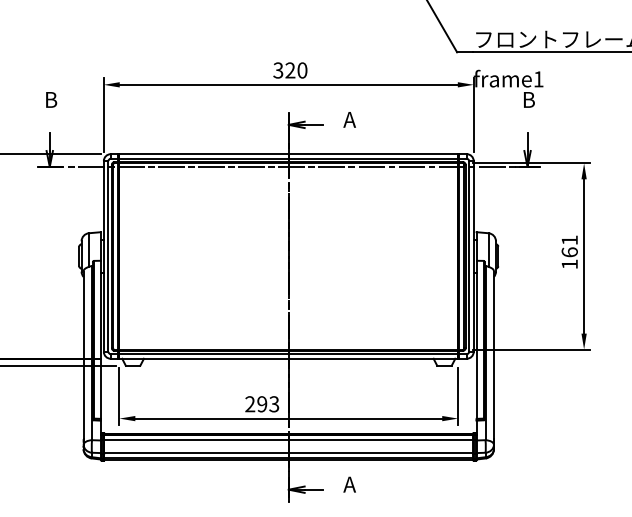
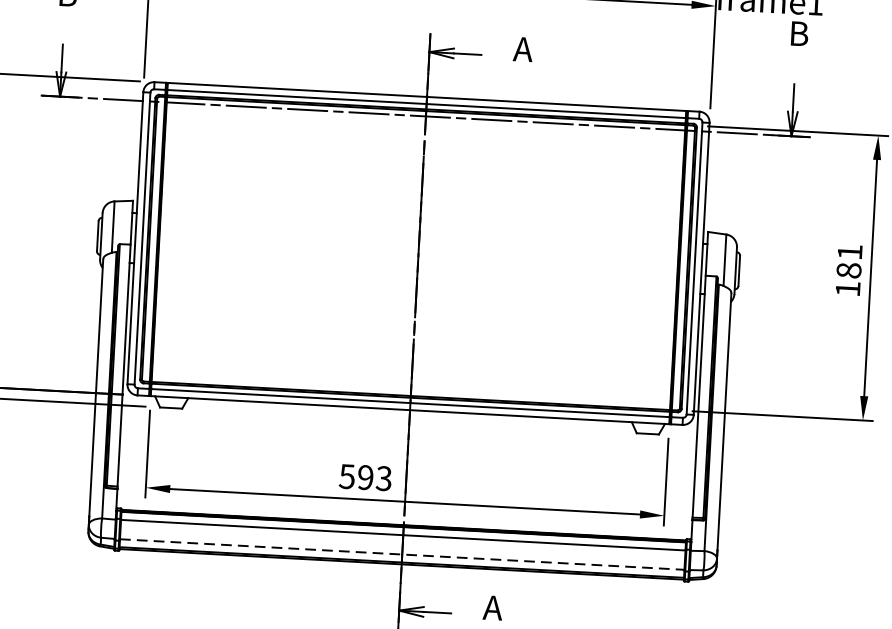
text: (569, 252) -> (848, 270), 161 -> 181
text: (250, 404) -> (347, 476), 293 -> 593
line: (289, 453) -> (403, 555), solid -> dashed

